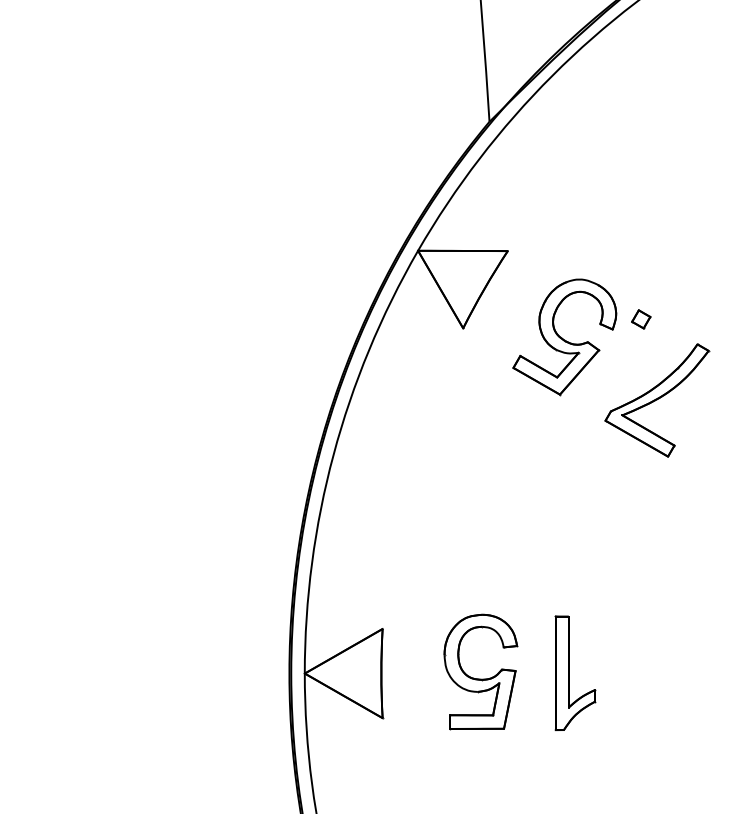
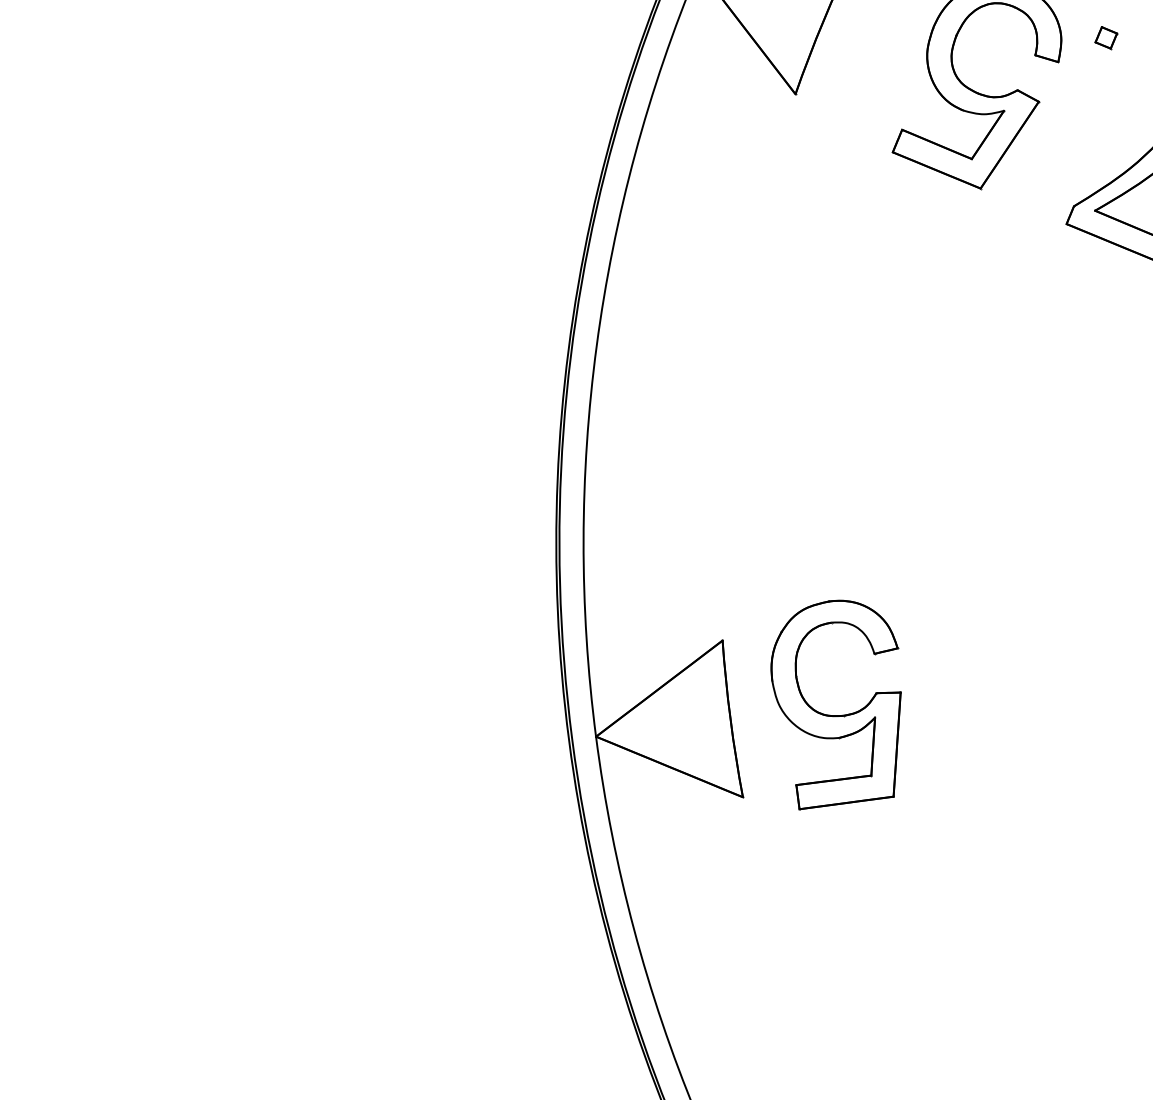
part: (641, 319) -> (1106, 38), size x0.7
part: (575, 672) -> (1071, 673), removed
part: (480, 678) -> (840, 713), moved

